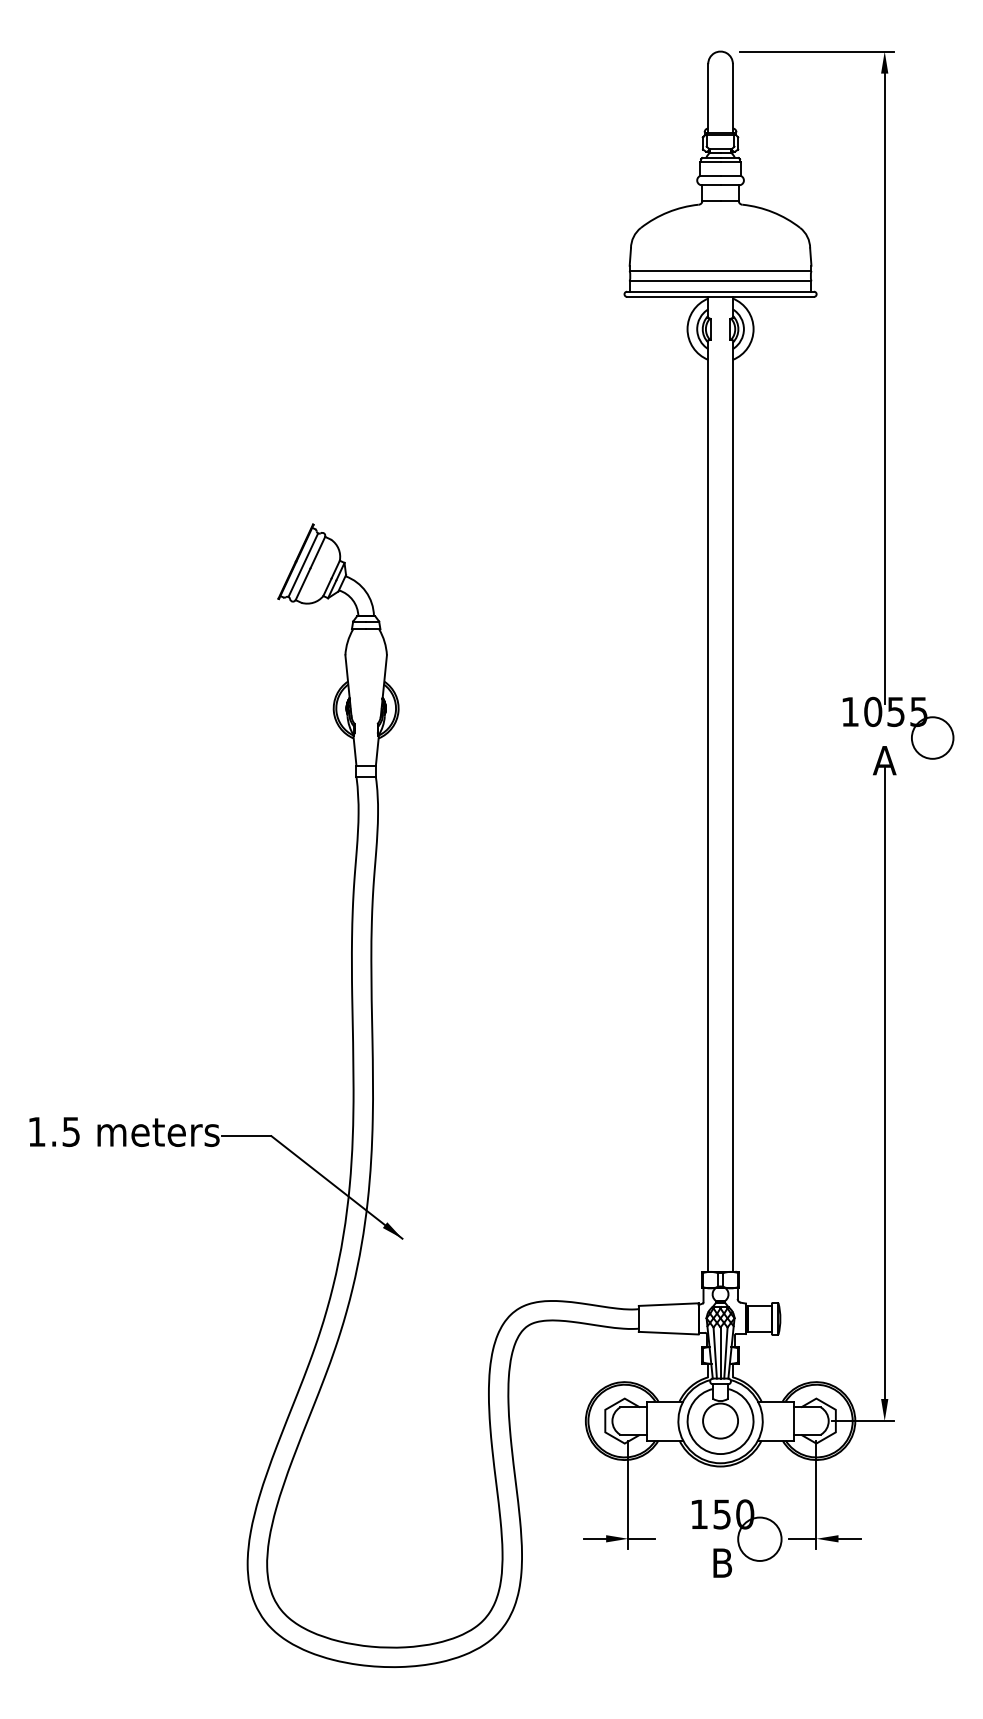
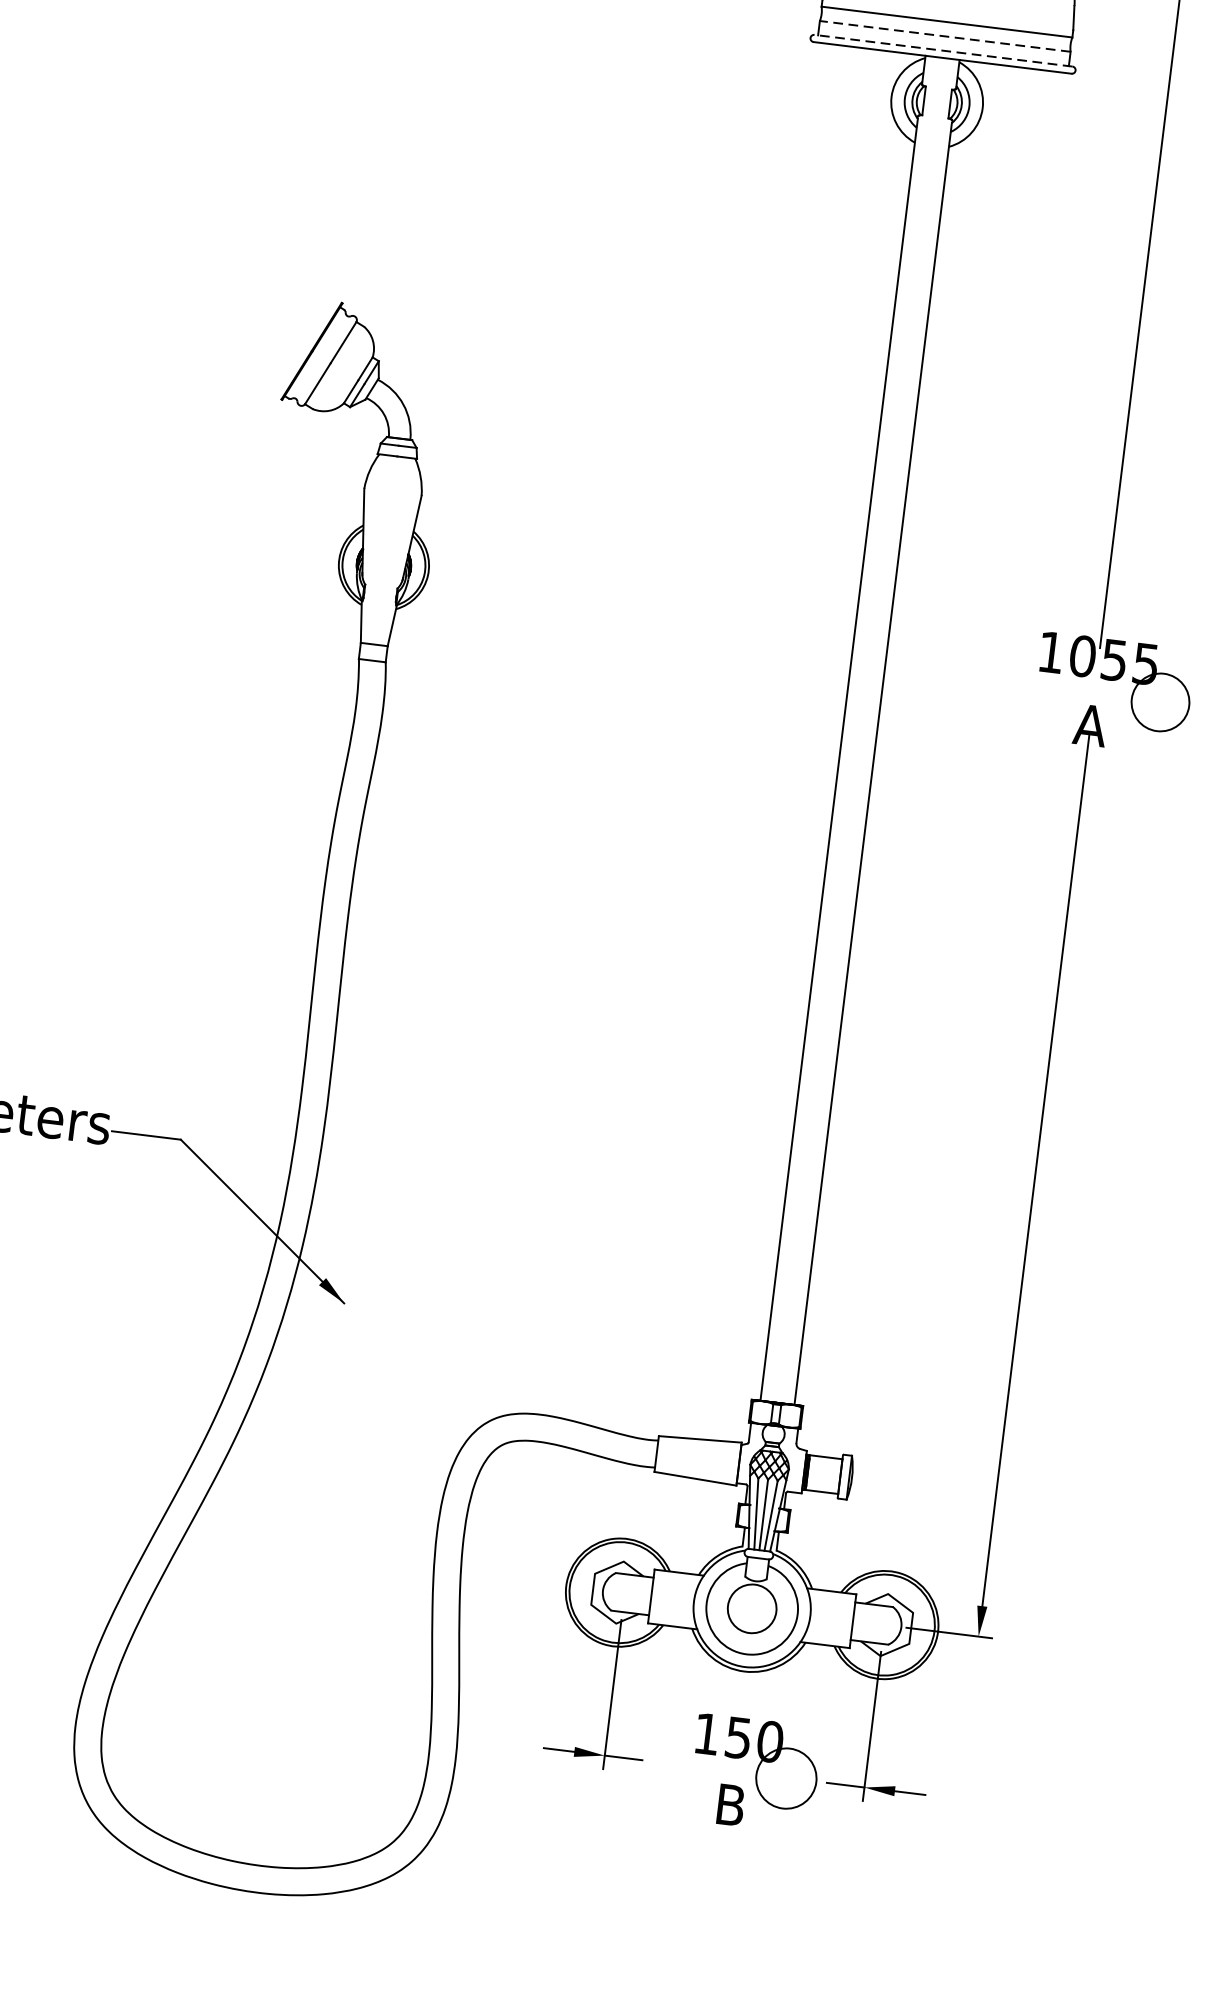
line: (720, 281) -> (945, 36), solid -> dashed
line: (720, 291) -> (943, 50), solid -> dashed
line: (303, 564) -> (321, 356), removed

